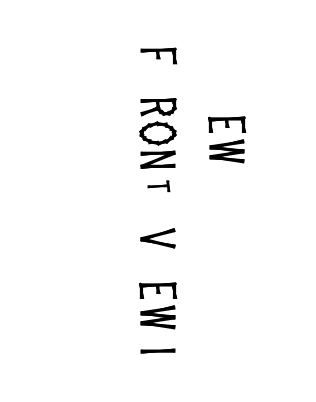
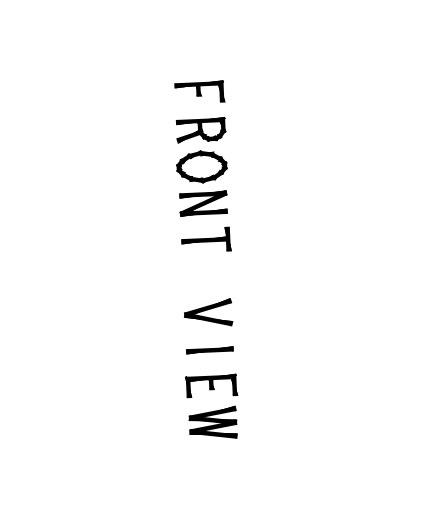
part: (158, 55) -> (199, 91), moved
part: (227, 139) -> (299, 171), removed
part: (158, 186) -> (205, 240), size x1.67
line: (157, 350) -> (209, 349), moved

